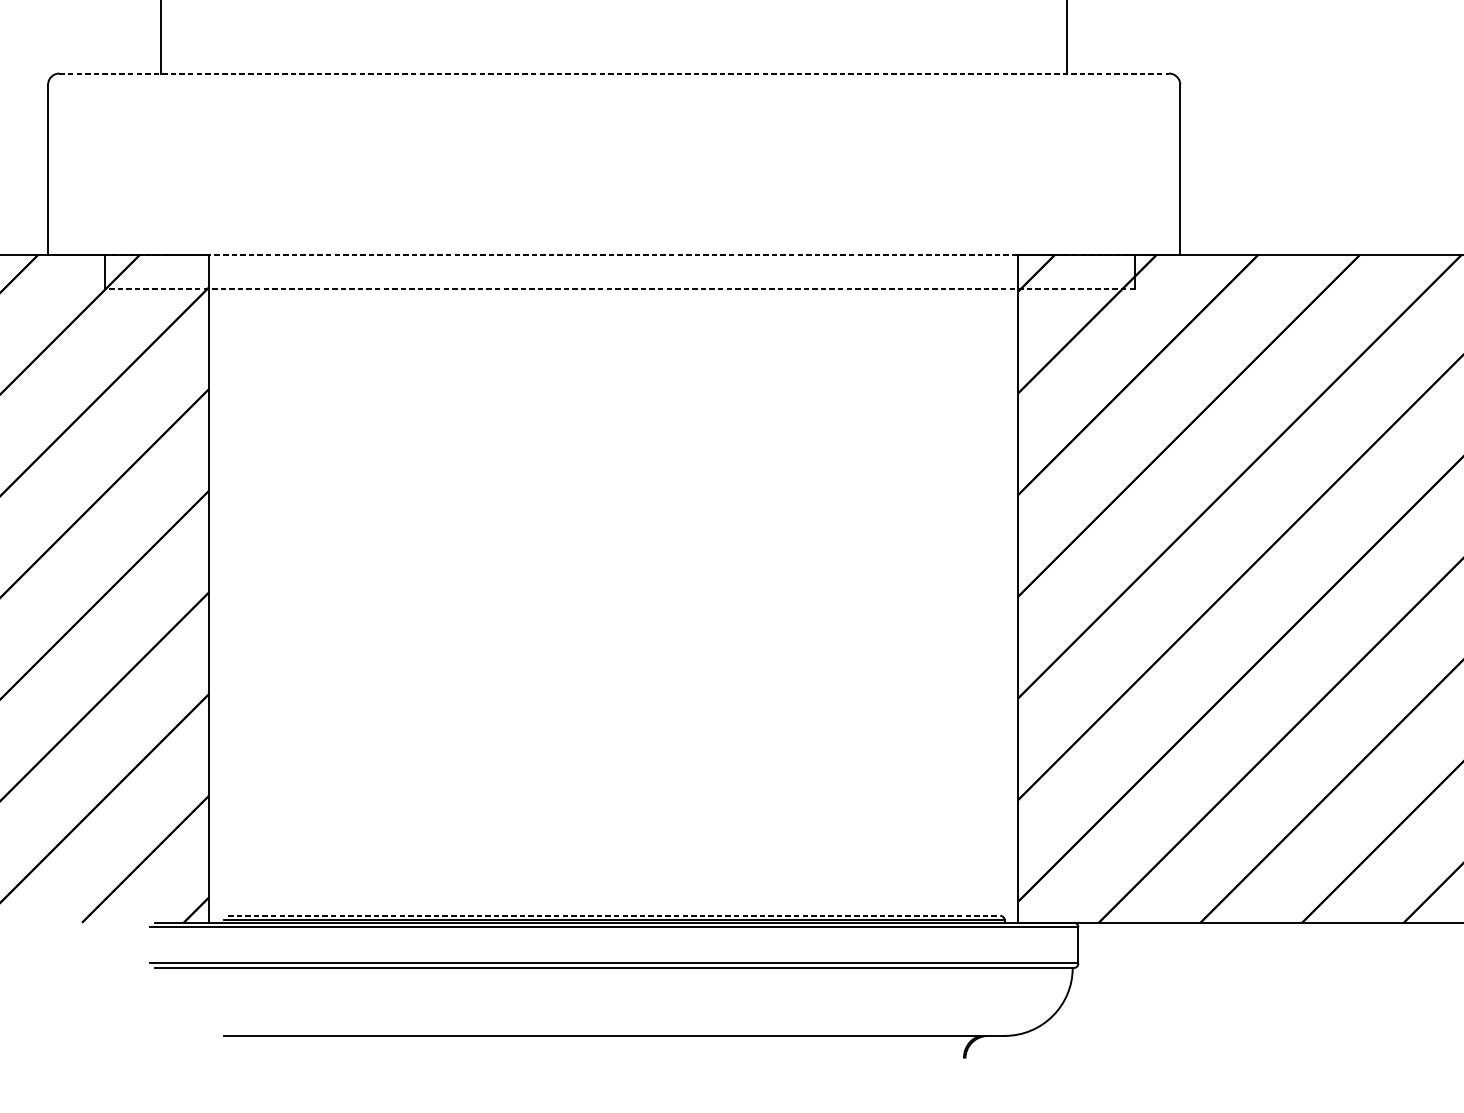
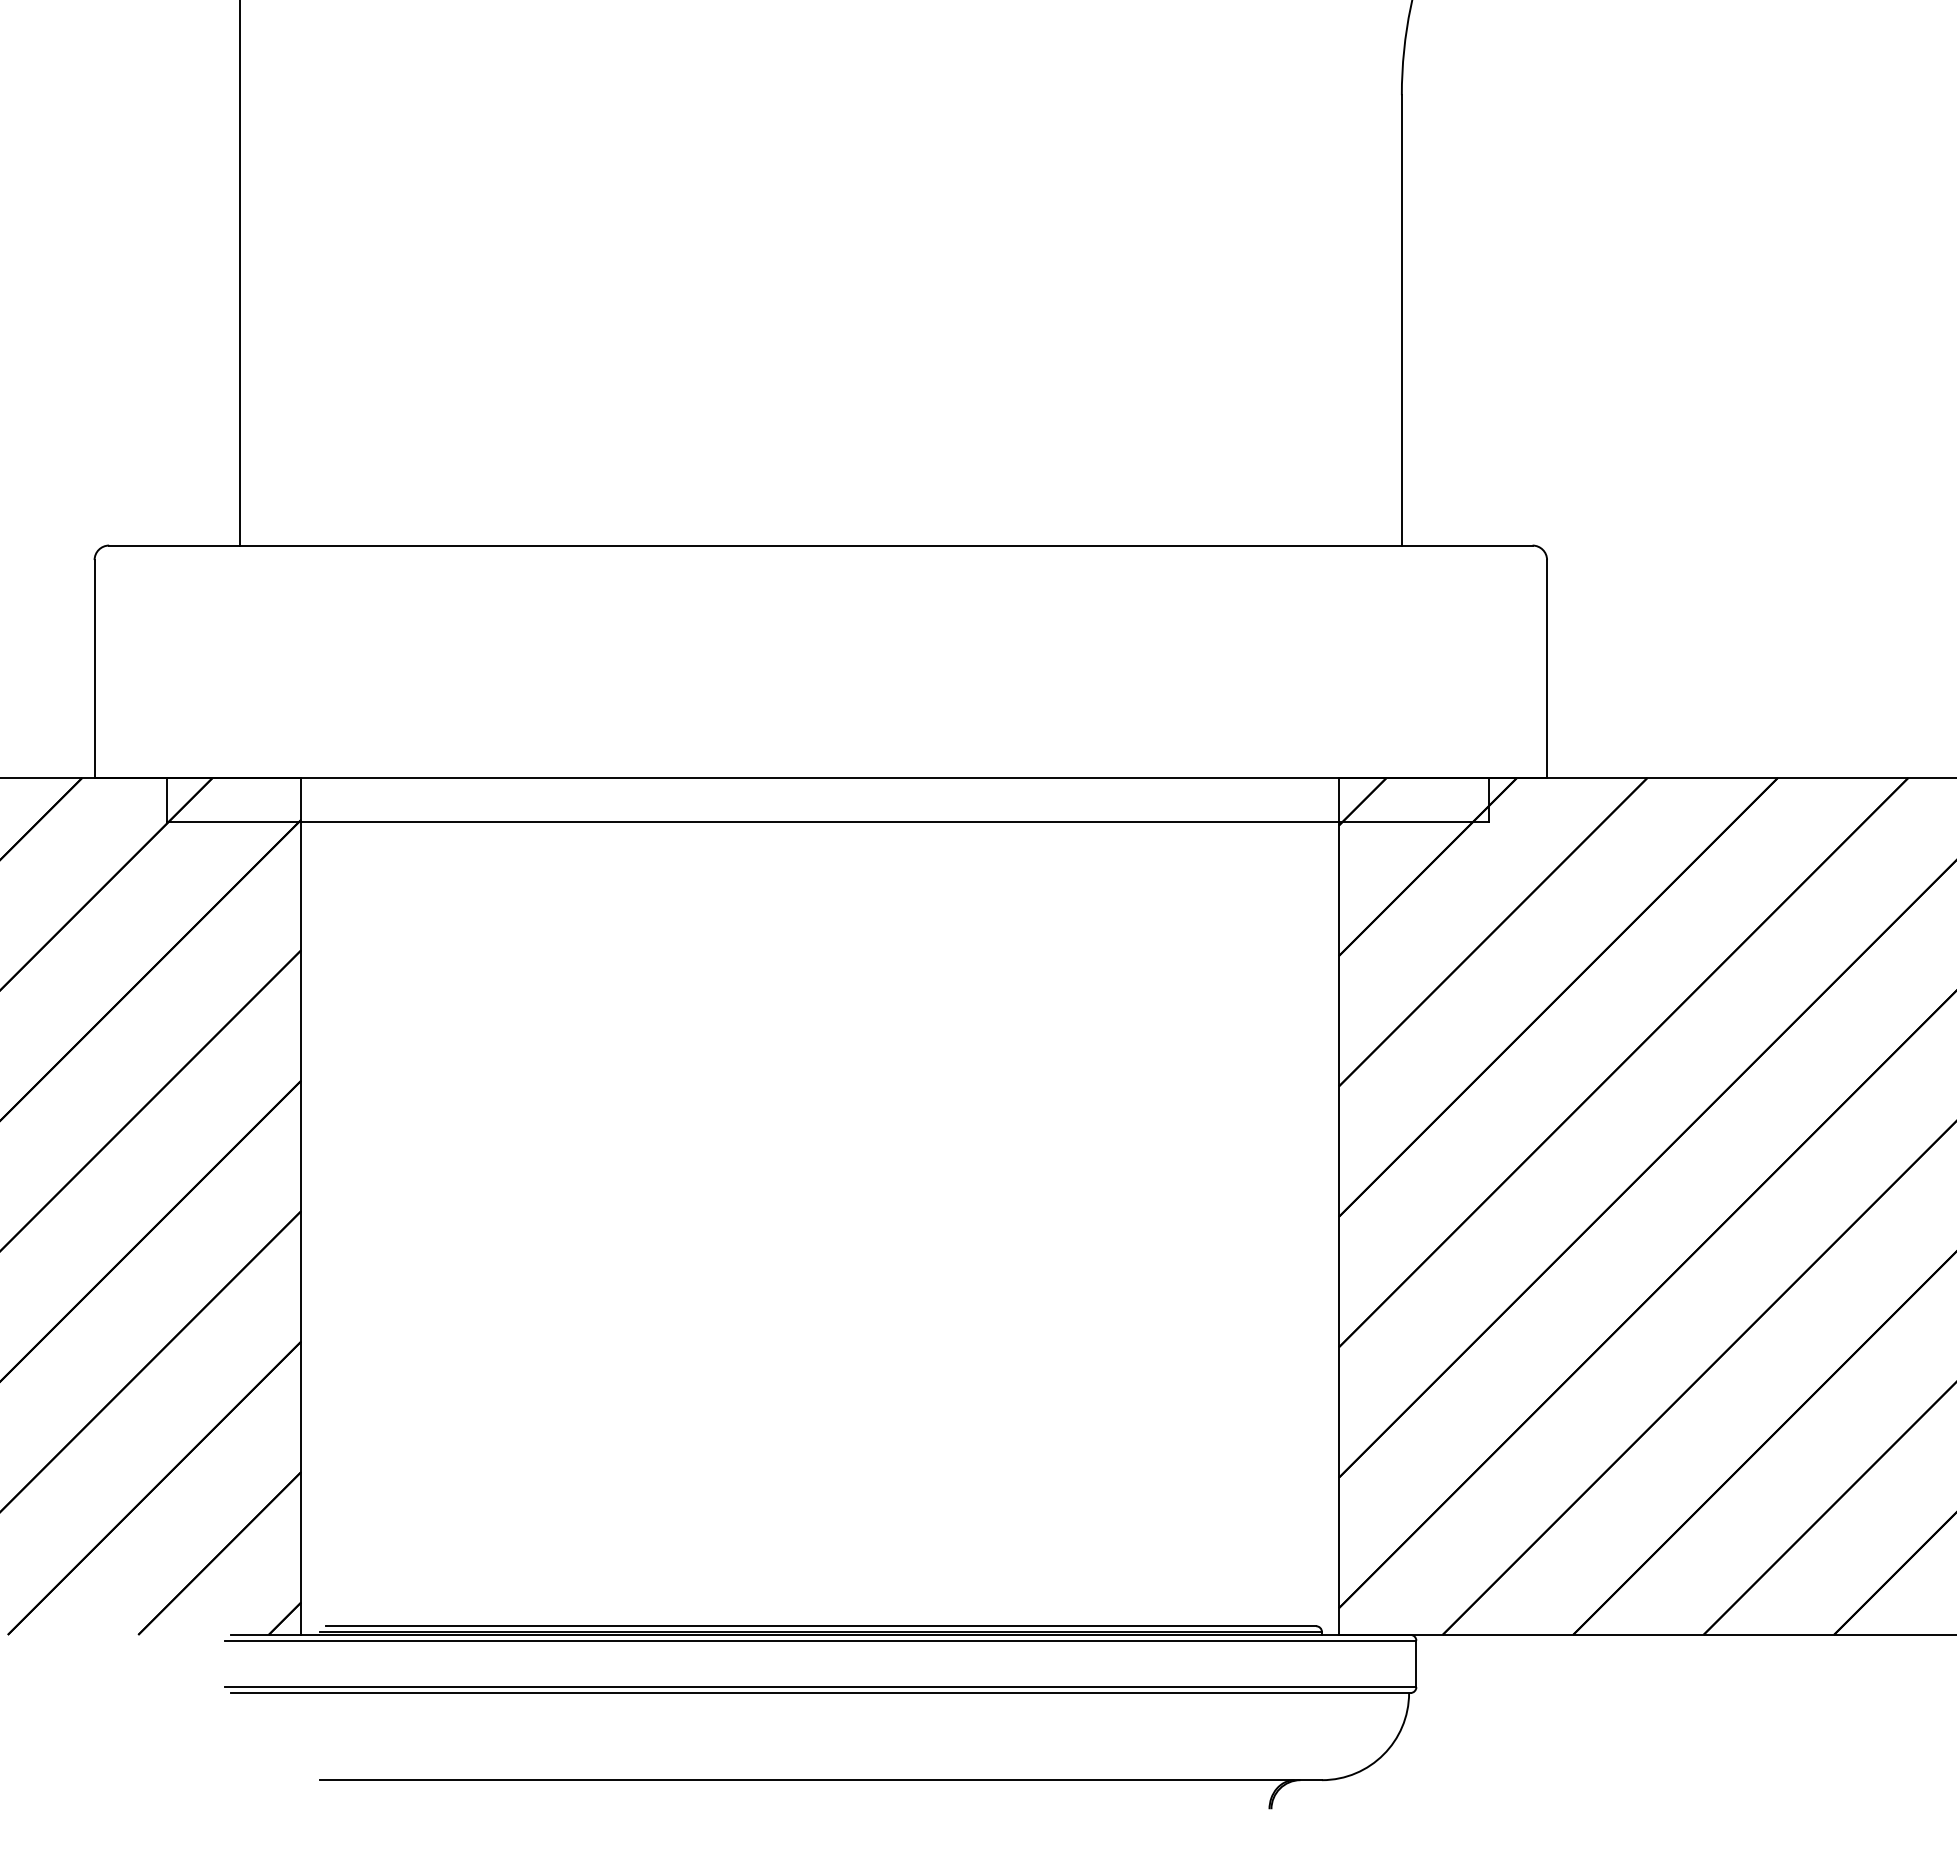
line: (613, 73) -> (820, 545), dashed -> solid
line: (613, 254) -> (820, 777), dashed -> solid
line: (620, 288) -> (828, 821), dashed -> solid
line: (614, 916) -> (821, 1626), dashed -> solid

